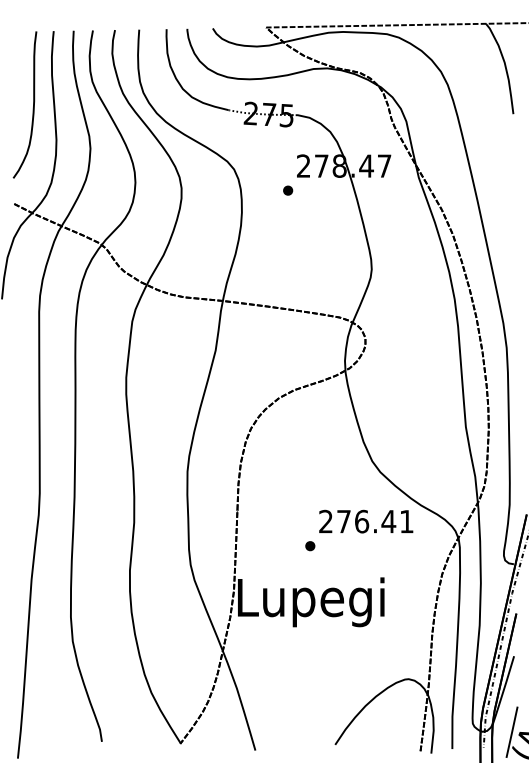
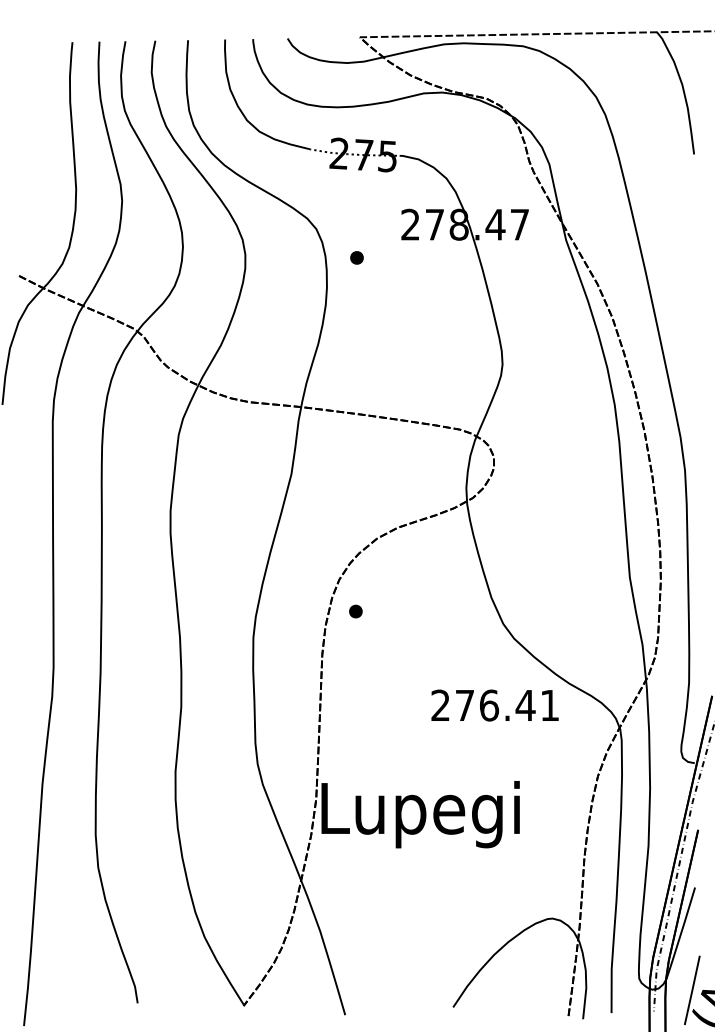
curve: (32, 108) -> (43, 146), removed
part: (288, 190) -> (357, 257), moved
part: (310, 546) -> (356, 612), moved

